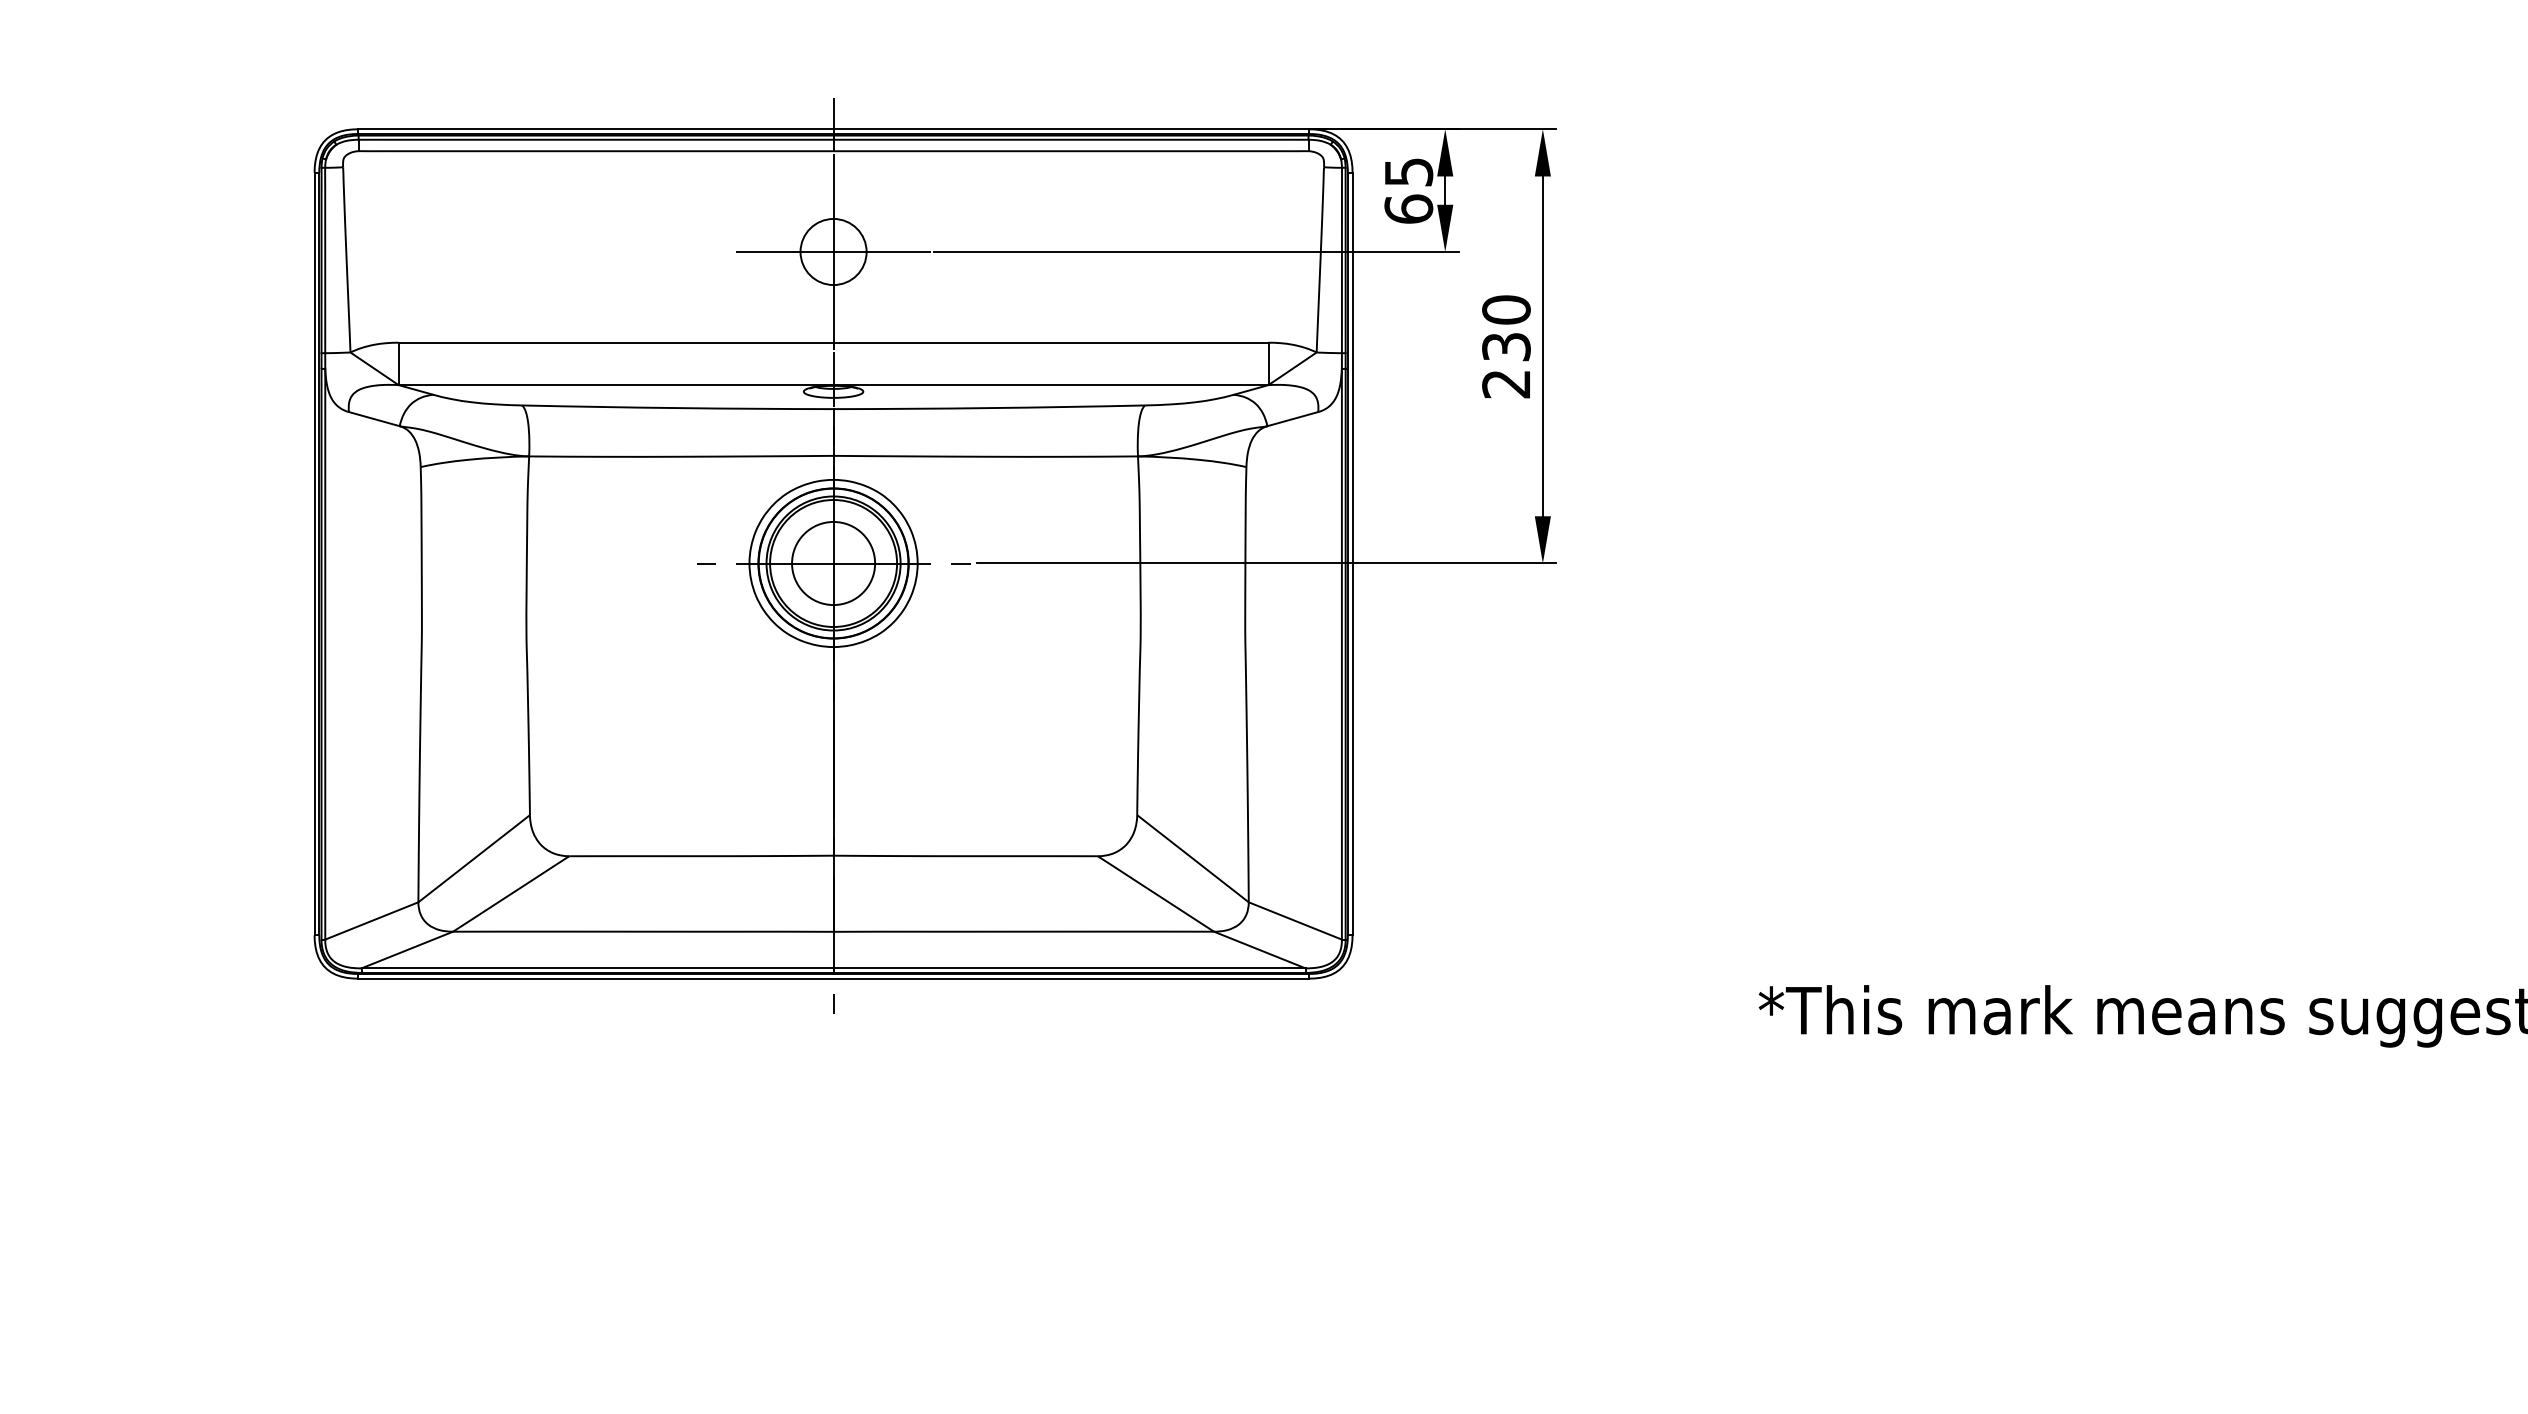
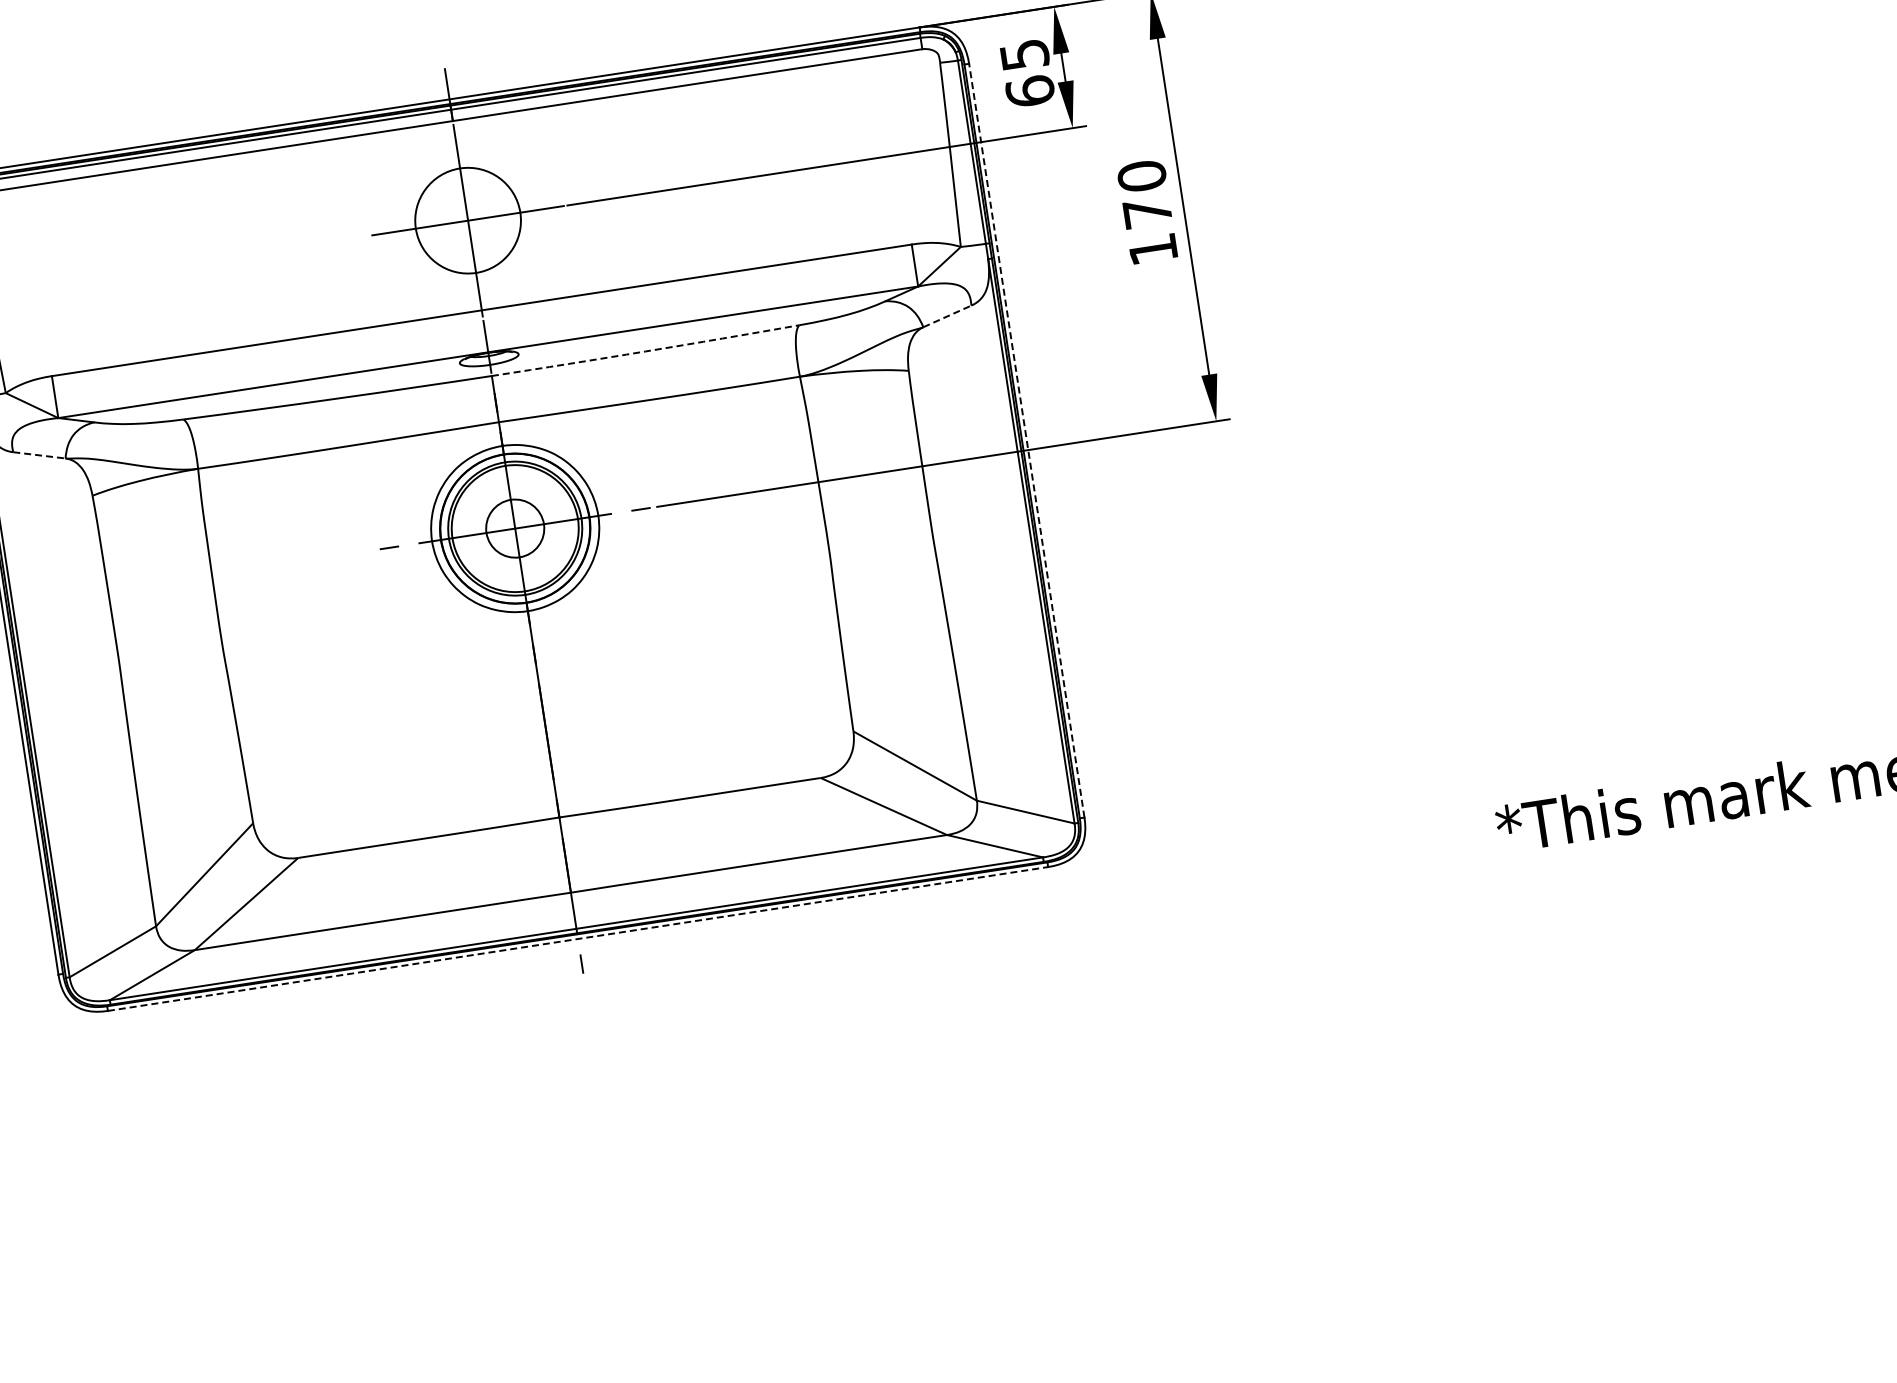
circle: (833, 251) -> (467, 220), size x1.6
text: (1506, 365) -> (1150, 231), 230 -> 170
arc: (989, 408) -> (645, 351), solid -> dashed
line: (1293, 418) -> (947, 315), solid -> dashed
line: (374, 419) -> (39, 455), solid -> dashed
line: (1352, 553) -> (1026, 440), solid -> dashed
circle: (833, 563) -> (515, 528), size x0.7
line: (833, 978) -> (577, 938), solid -> dashed

